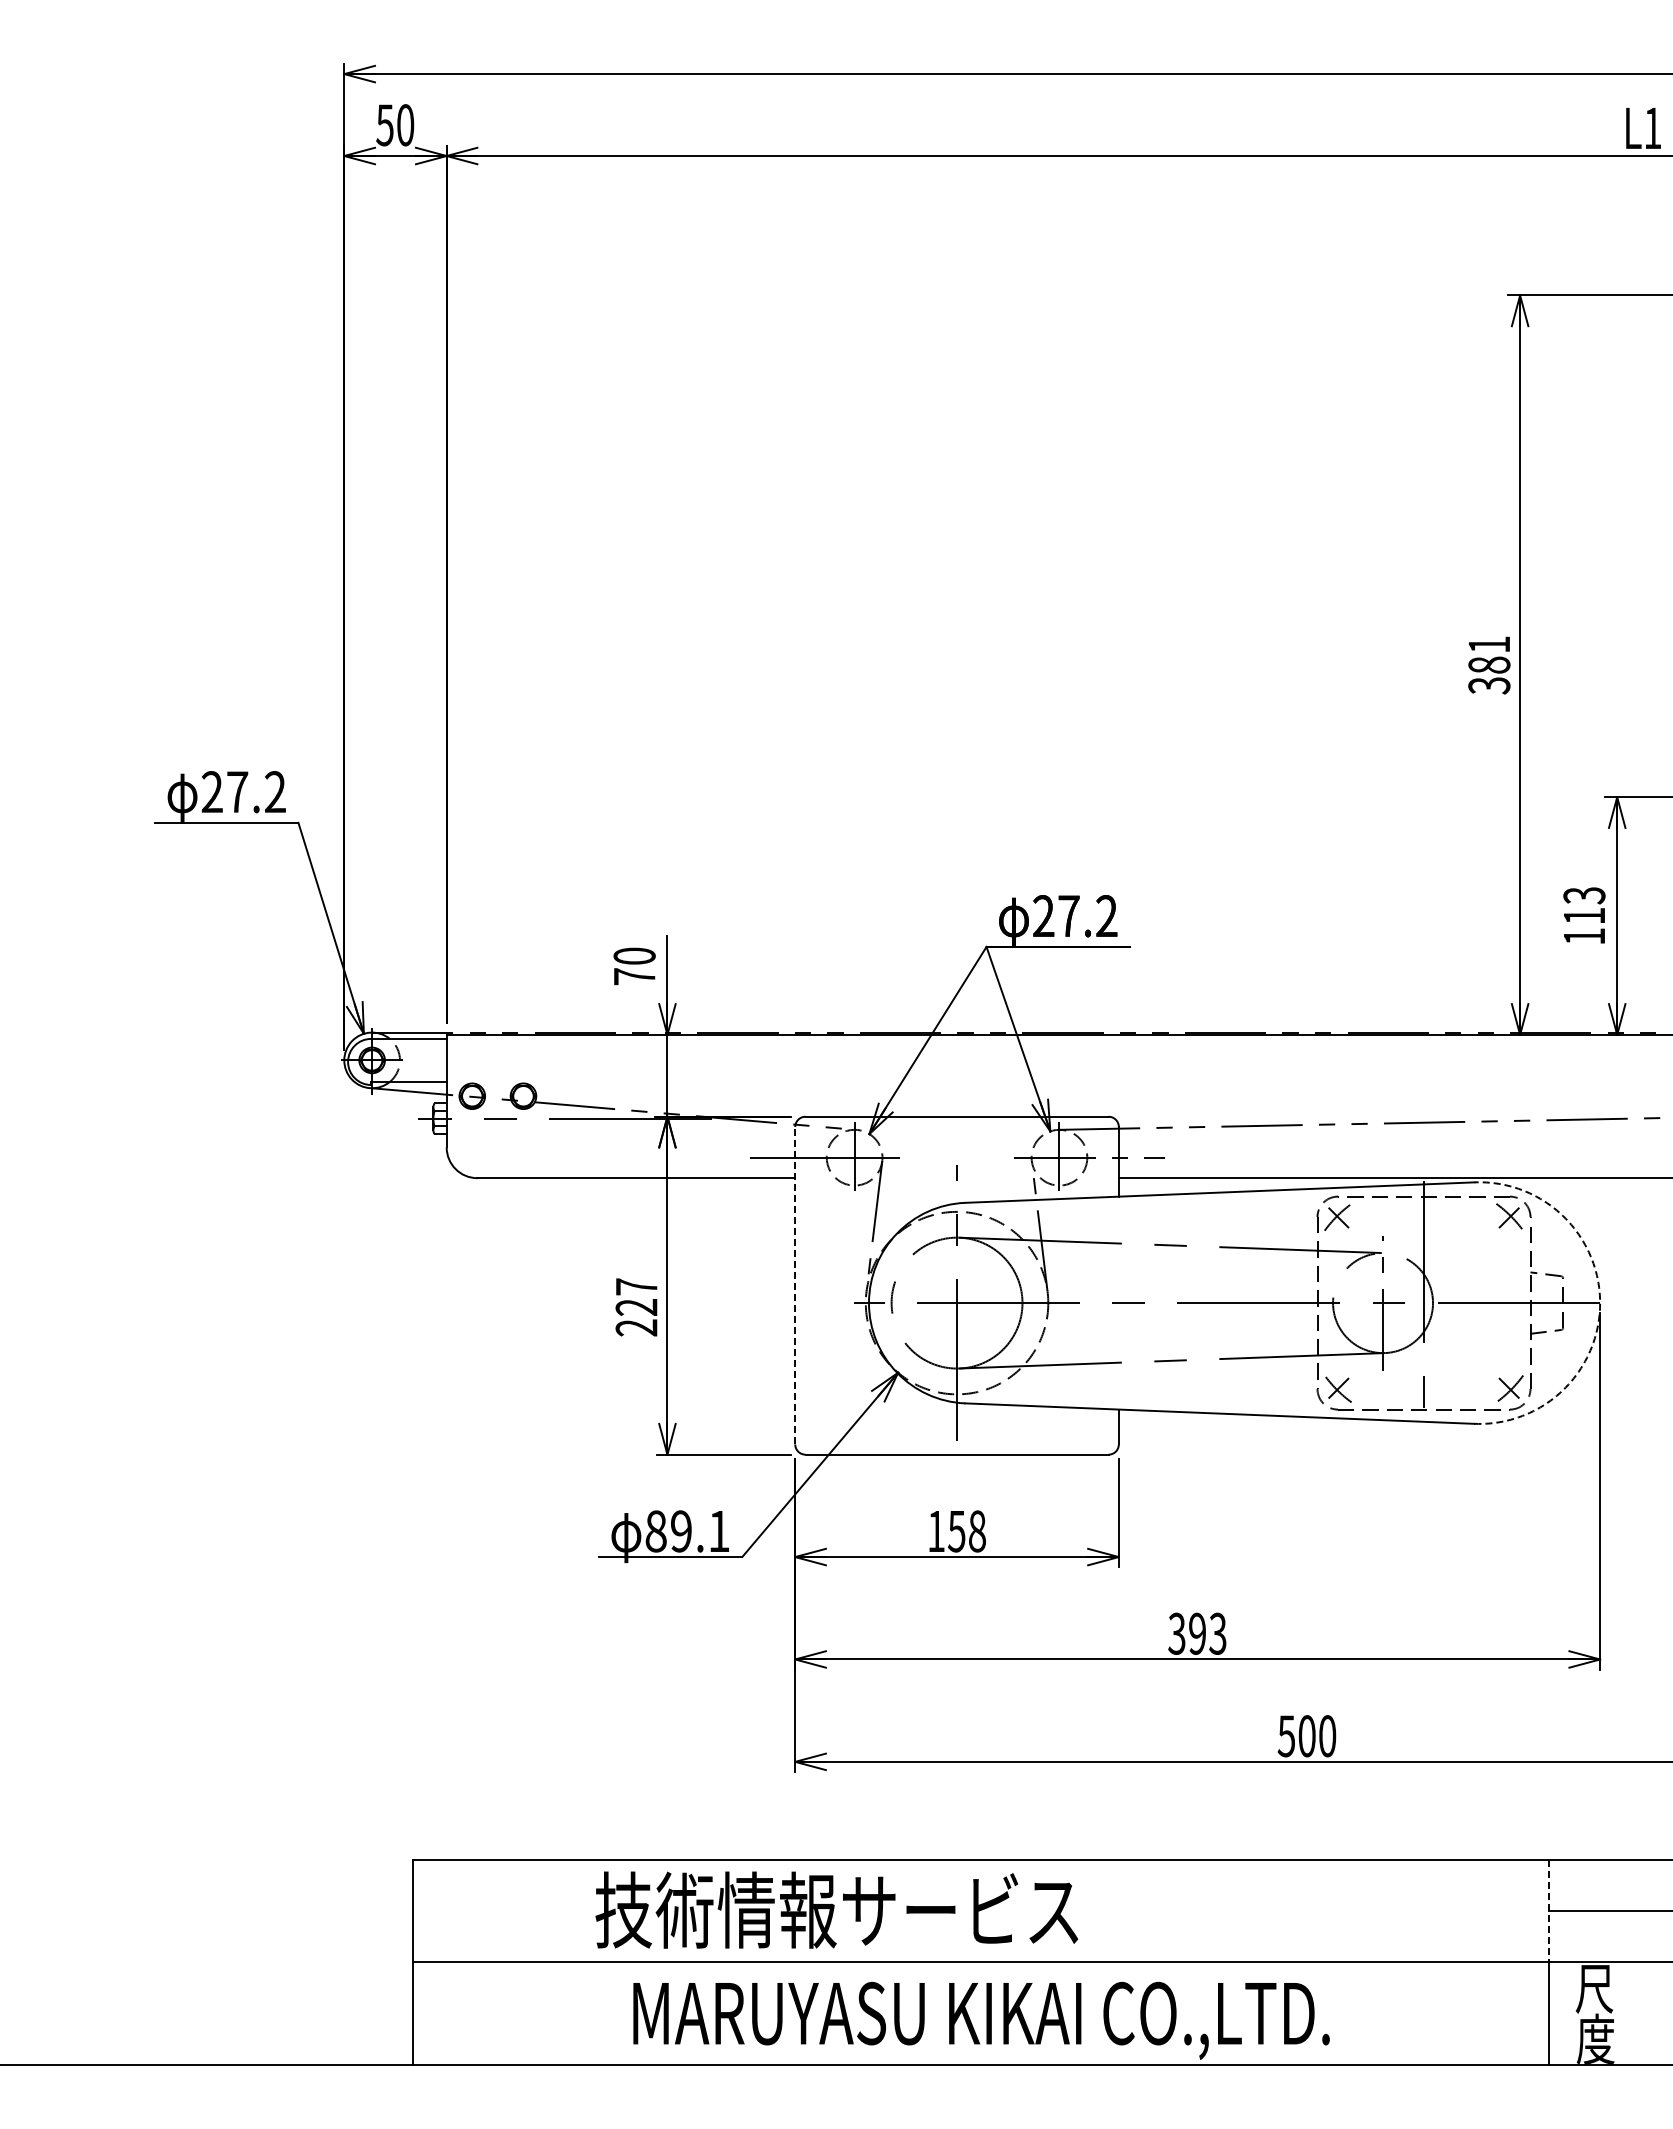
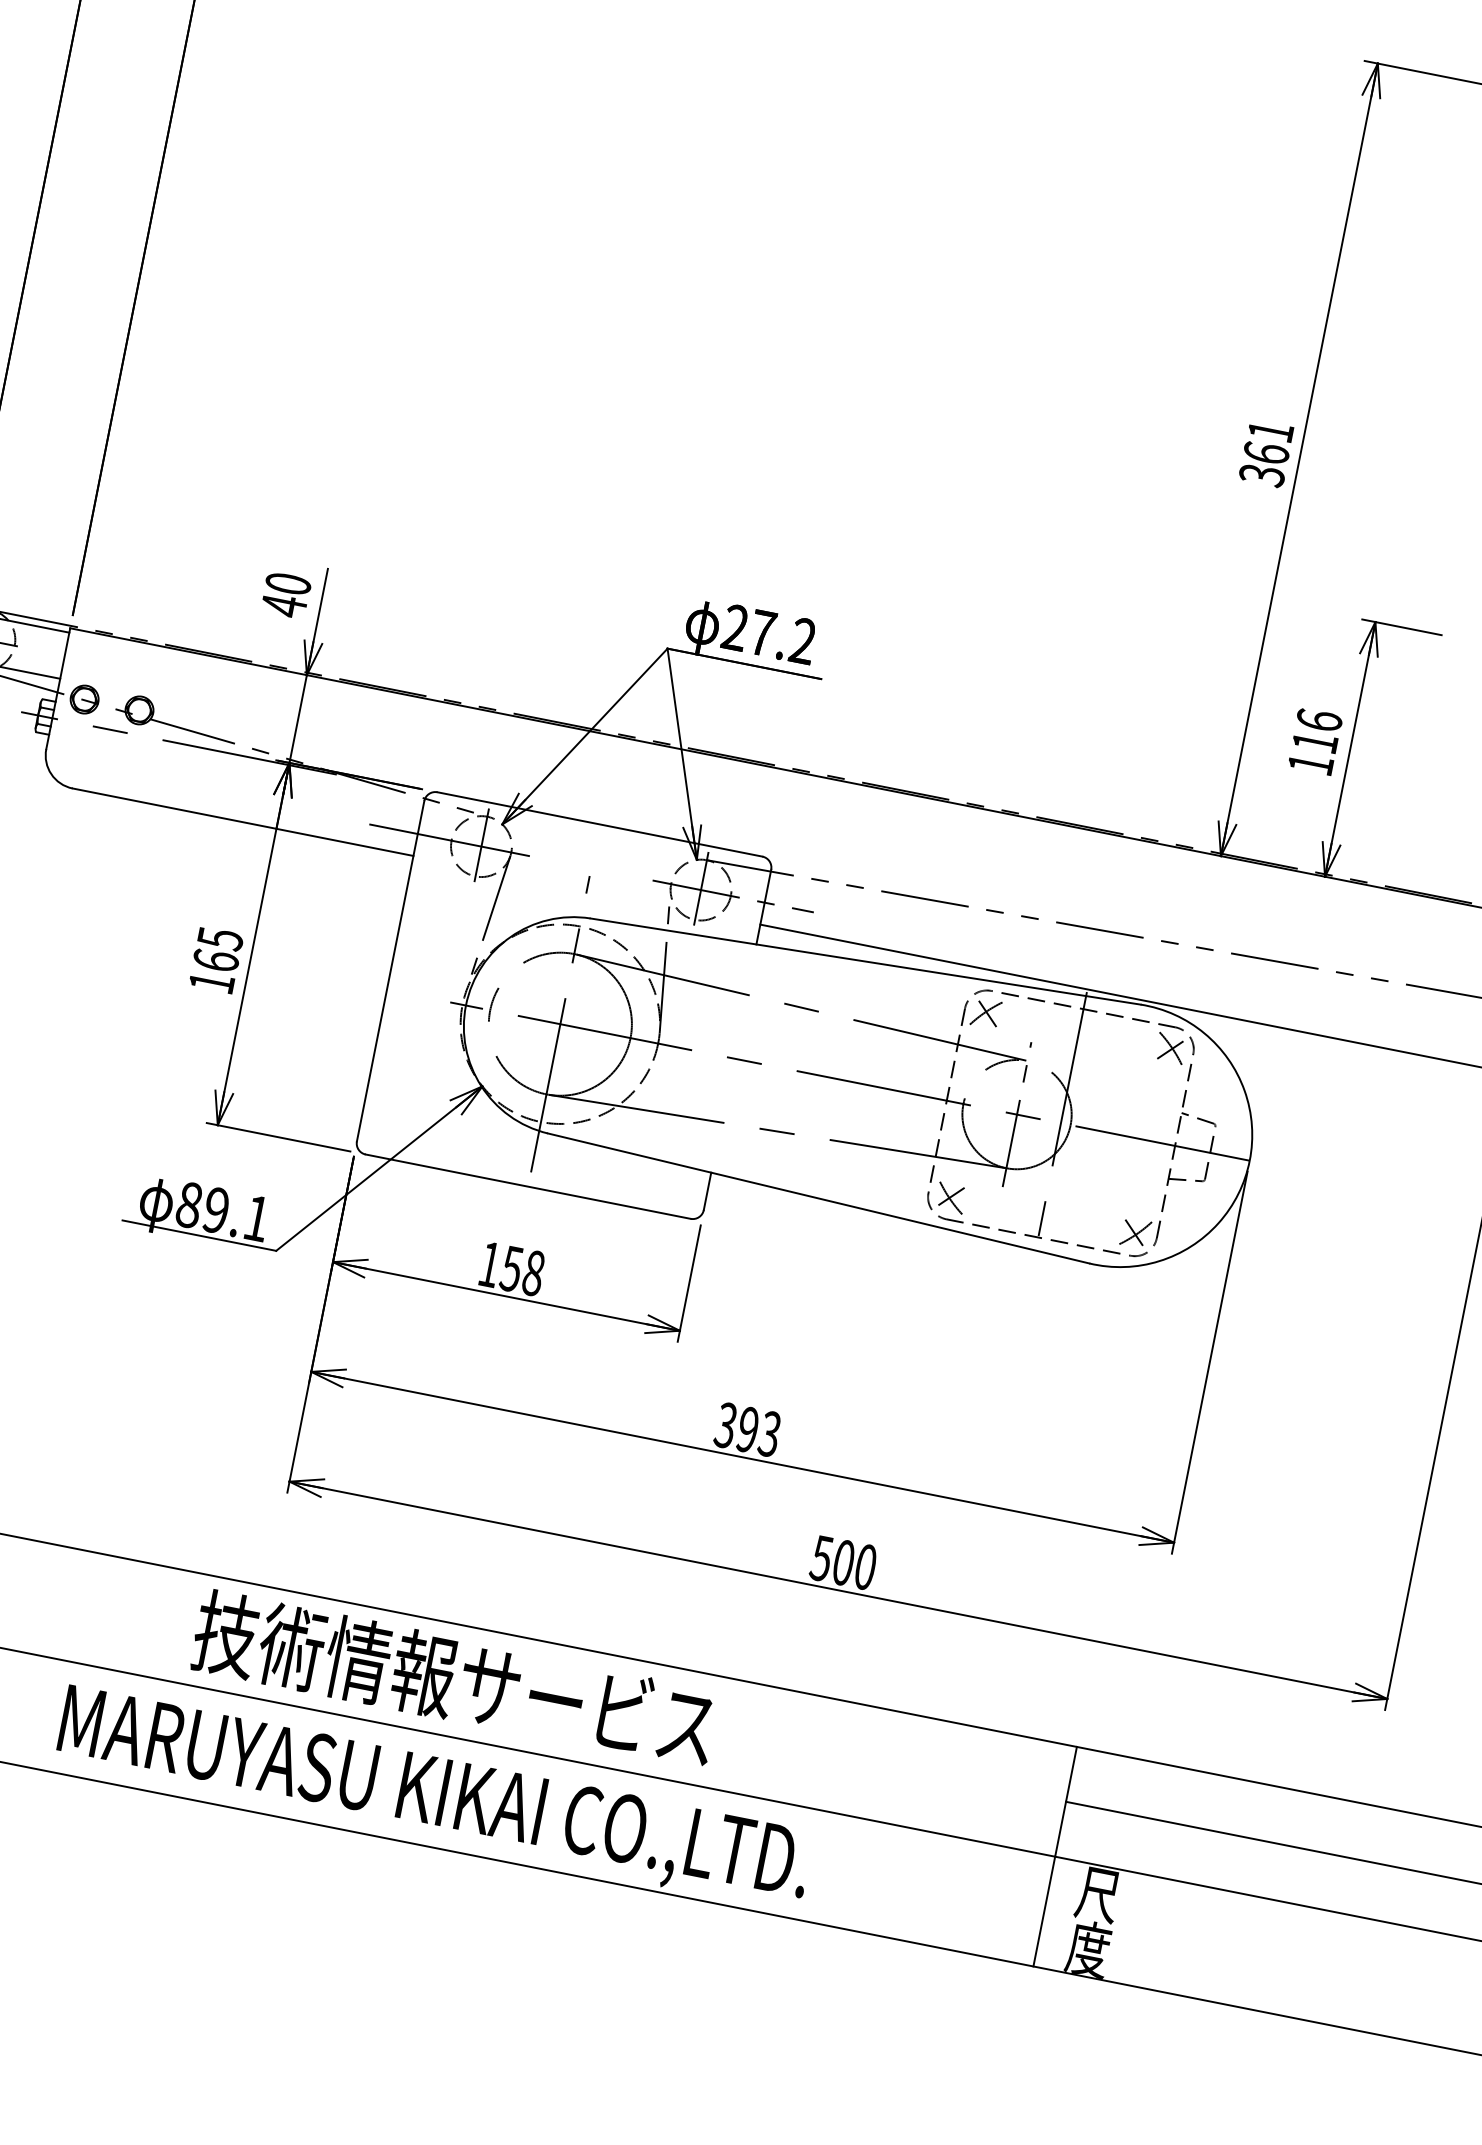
text: (1489, 664) -> (1266, 452), 381 -> 361
text: (1584, 895) -> (1319, 720), 113 -> 116
text: (634, 976) -> (283, 605), 70 -> 40
line: (795, 1285) -> (390, 971), dashed -> solid
arc: (1600, 1303) -> (1250, 1161), dashed -> solid
text: (636, 1307) -> (215, 960), 227 -> 165
text: (836, 1909) -> (454, 1678), moved
line: (1549, 1911) -> (1066, 1802), dashed -> solid

